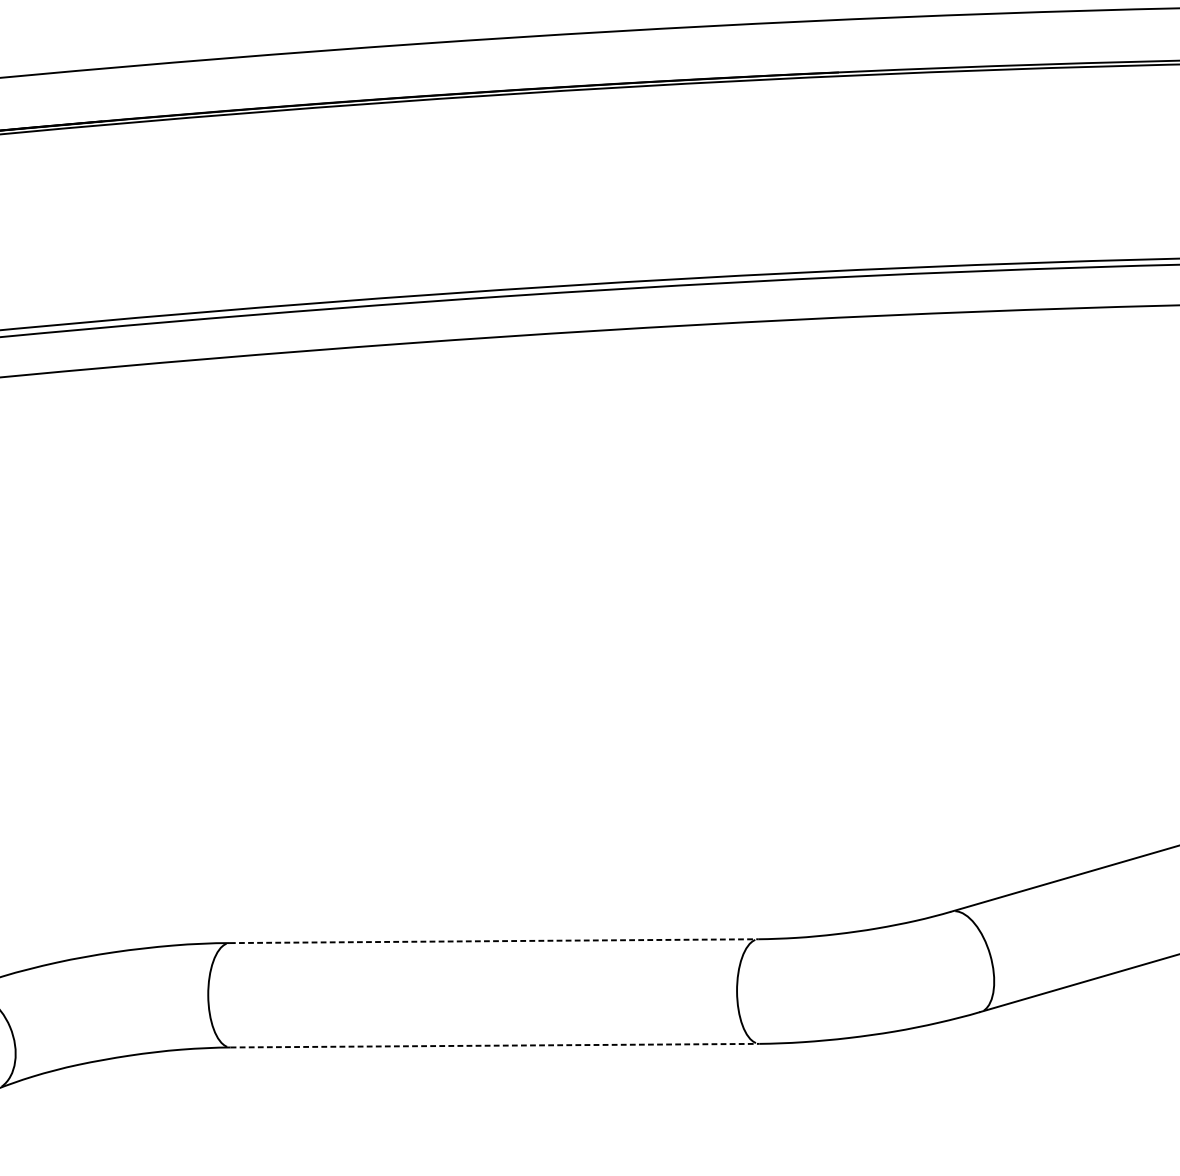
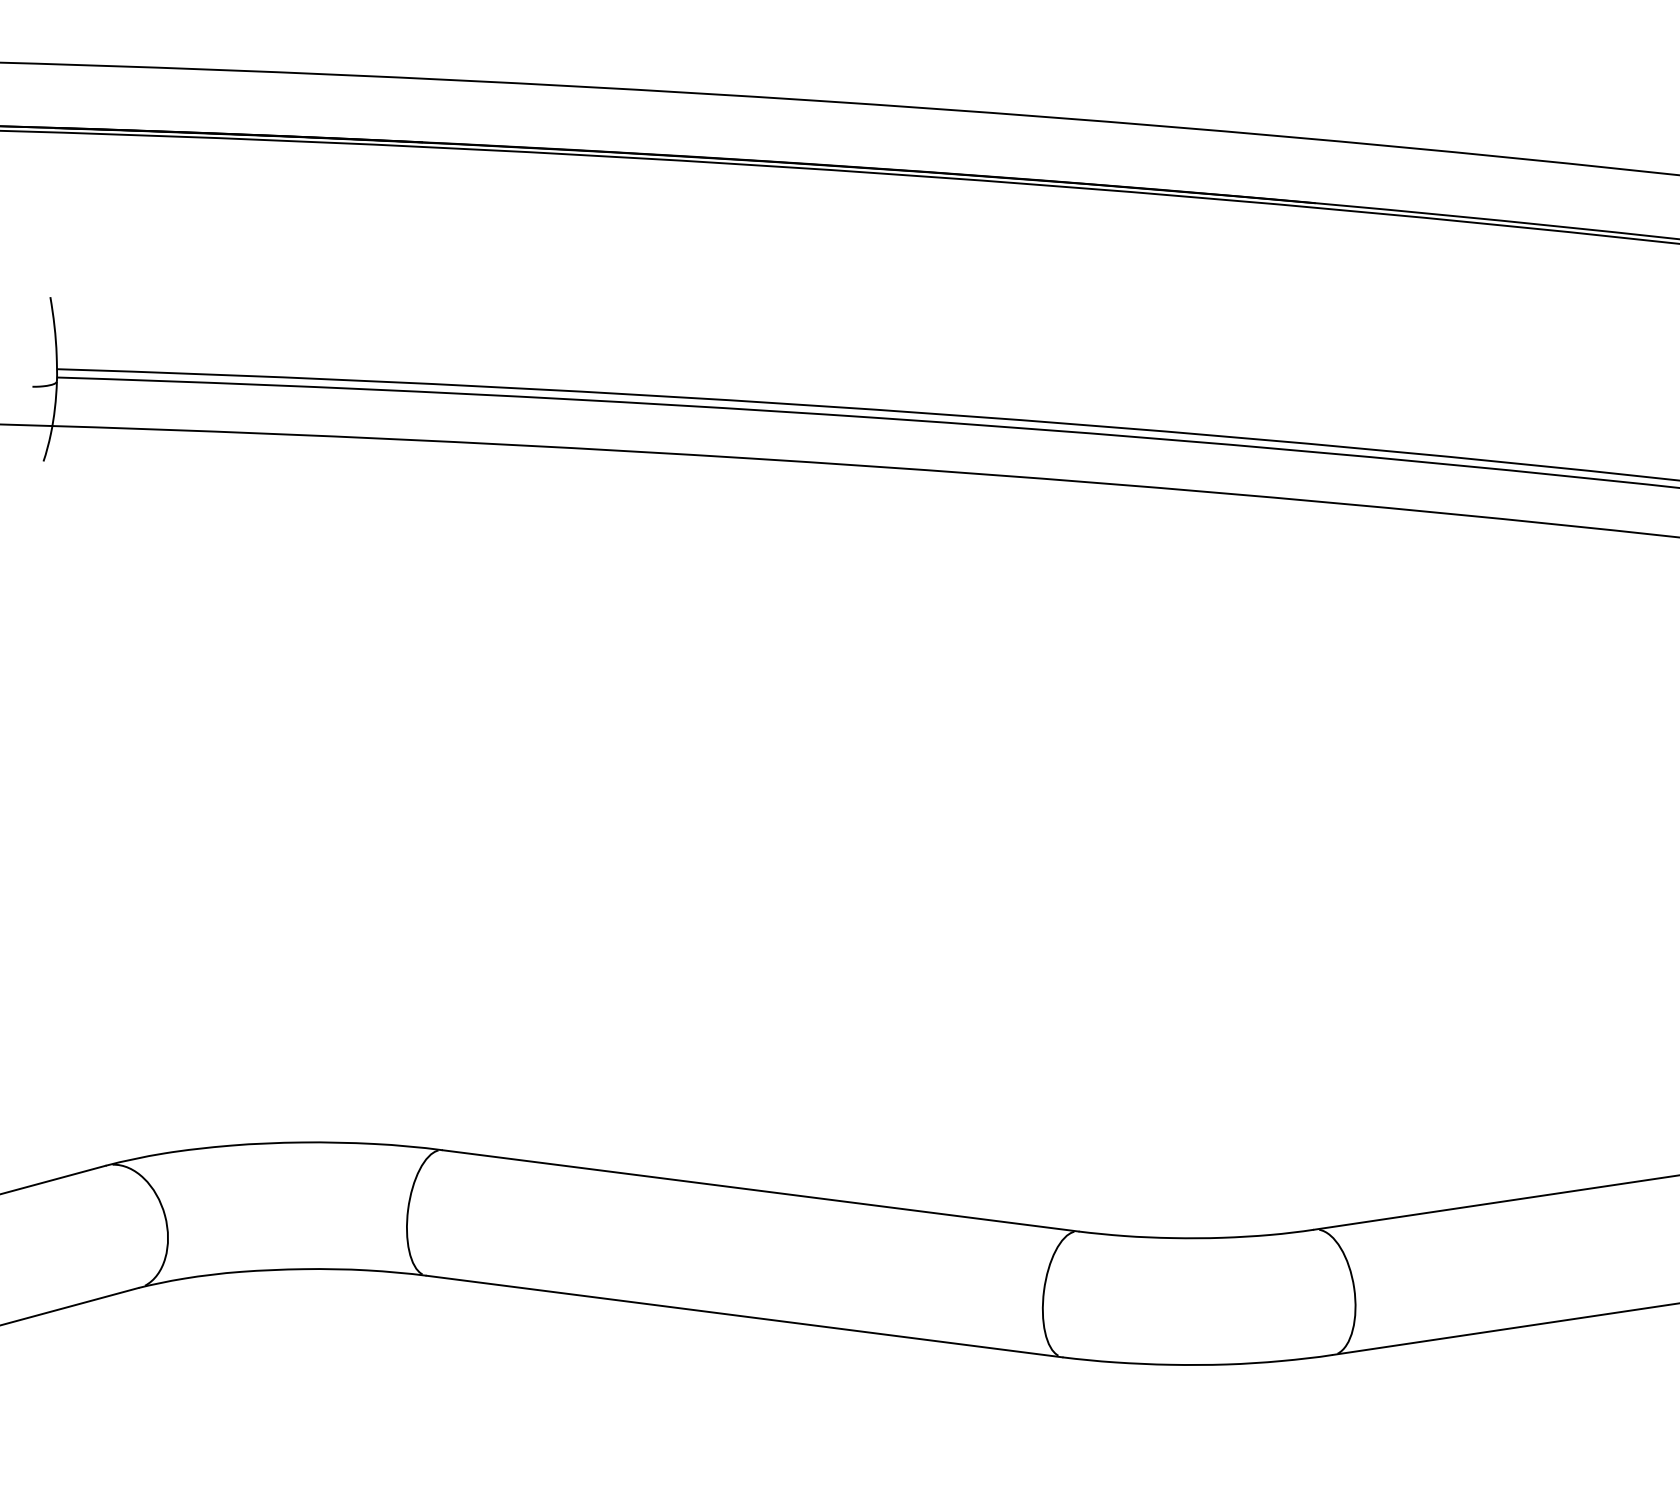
line: (494, 940) -> (760, 1190), dashed -> solid
line: (495, 1045) -> (744, 1316), dashed -> solid

